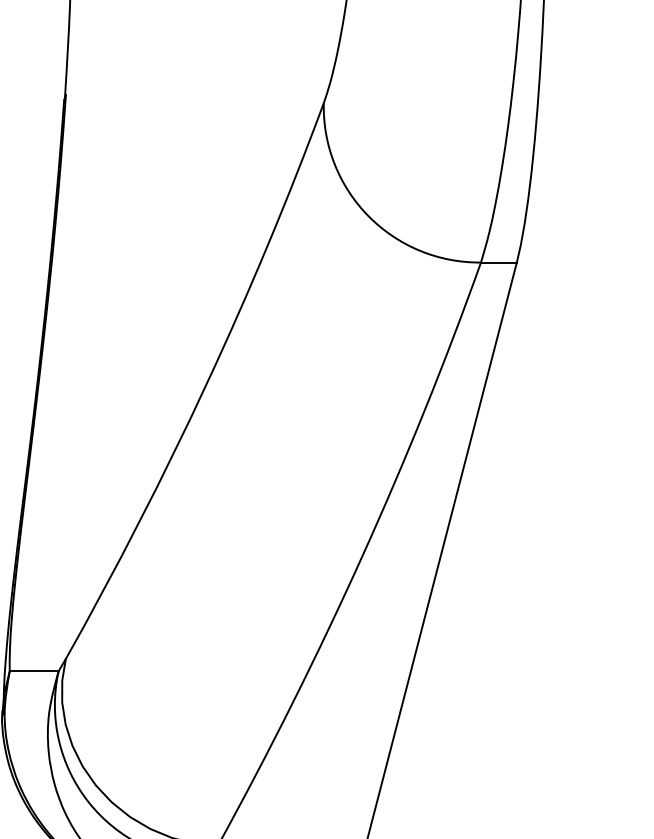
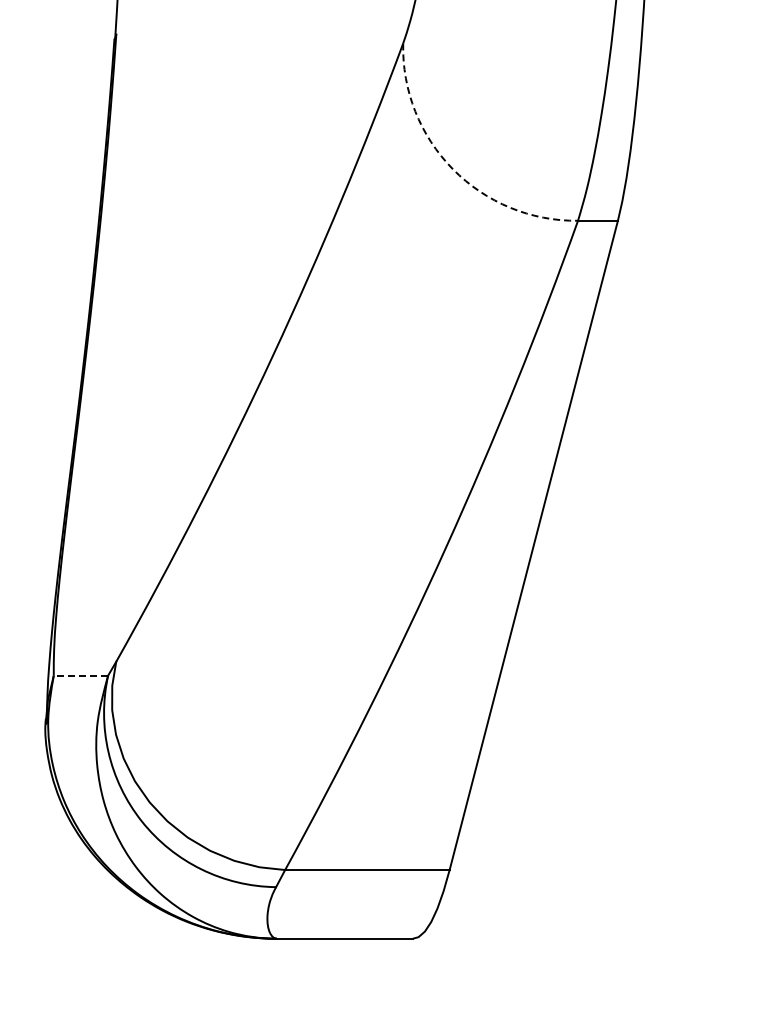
arc: (368, 216) -> (452, 169), solid -> dashed
line: (33, 671) -> (80, 675), solid -> dashed

